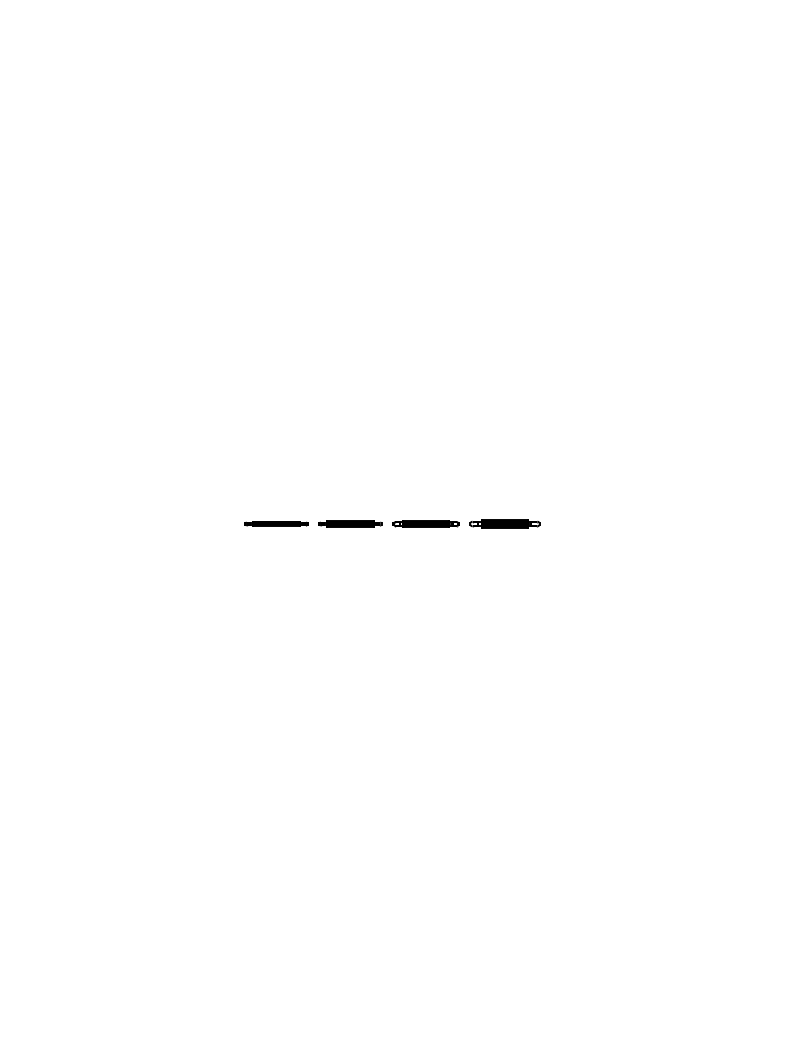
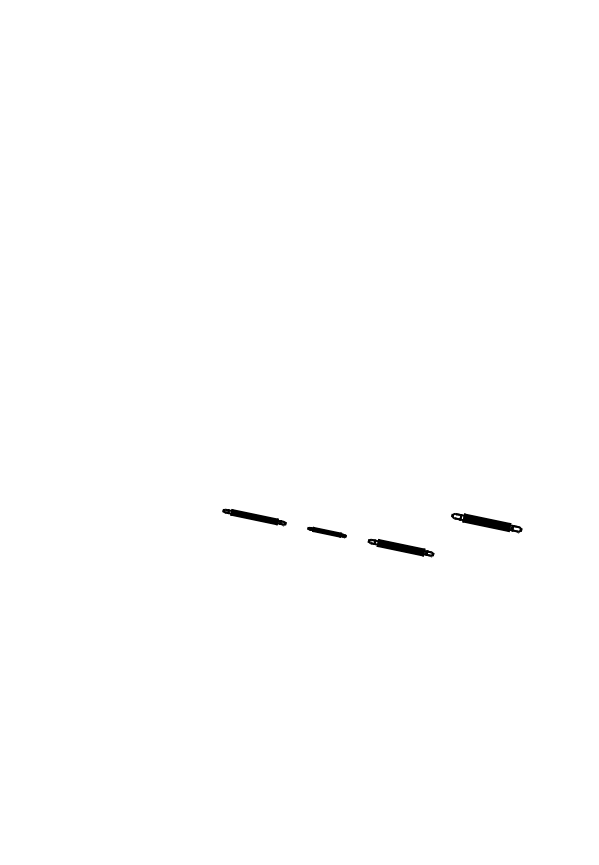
part: (350, 523) -> (327, 531), size x0.6
part: (504, 523) -> (486, 522), moved

